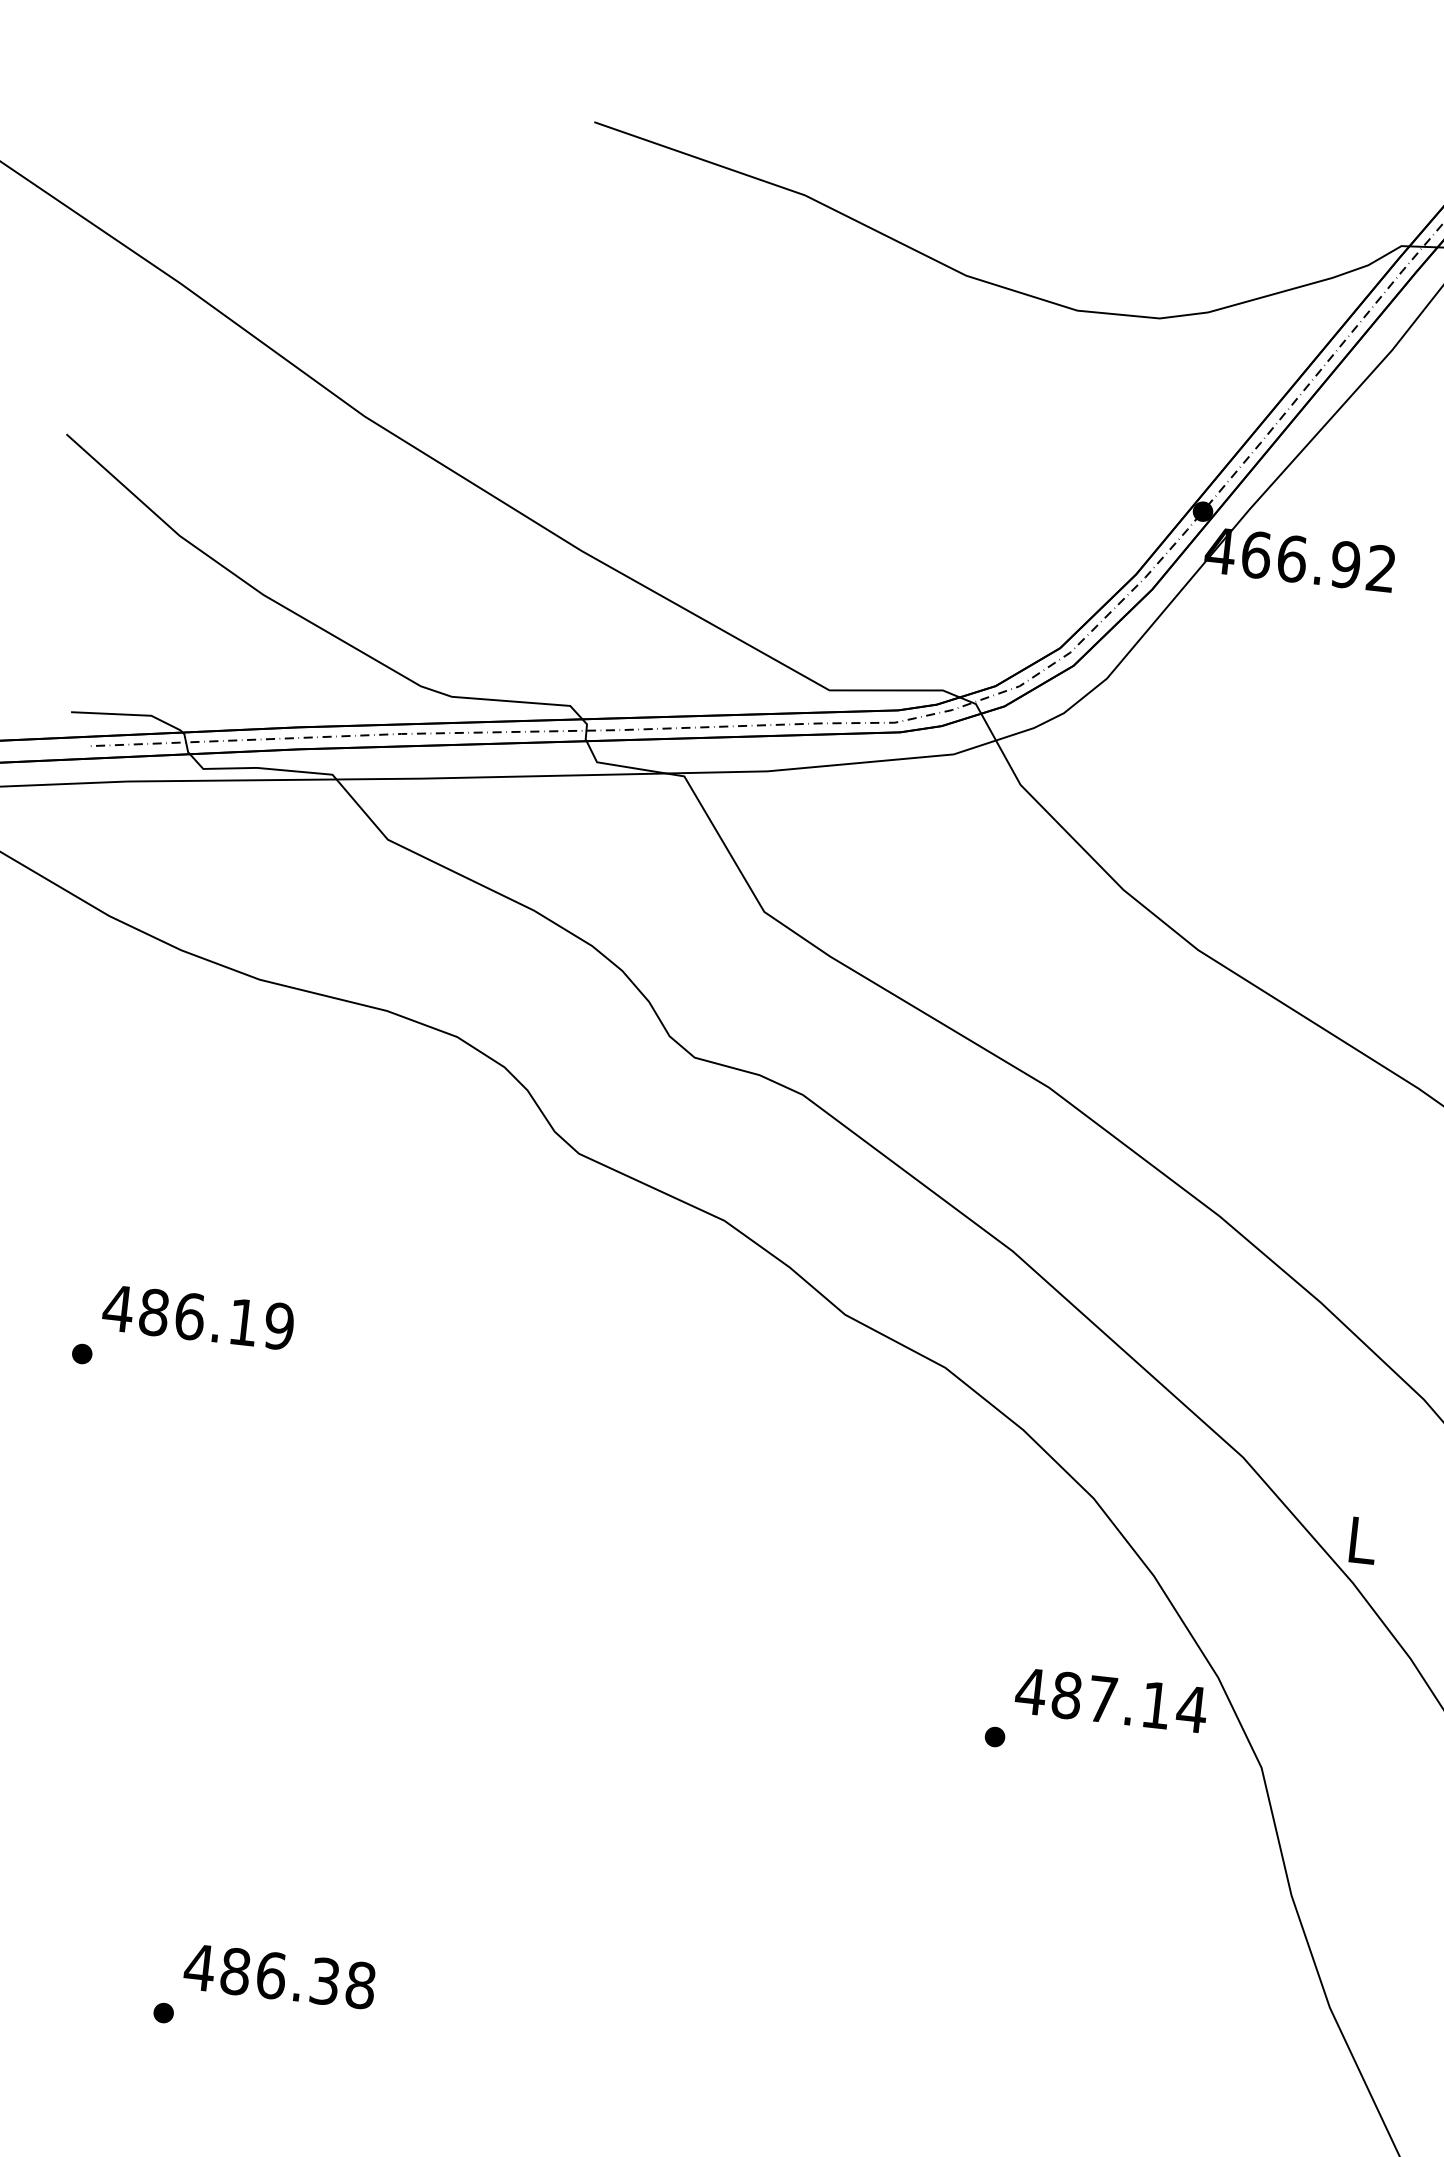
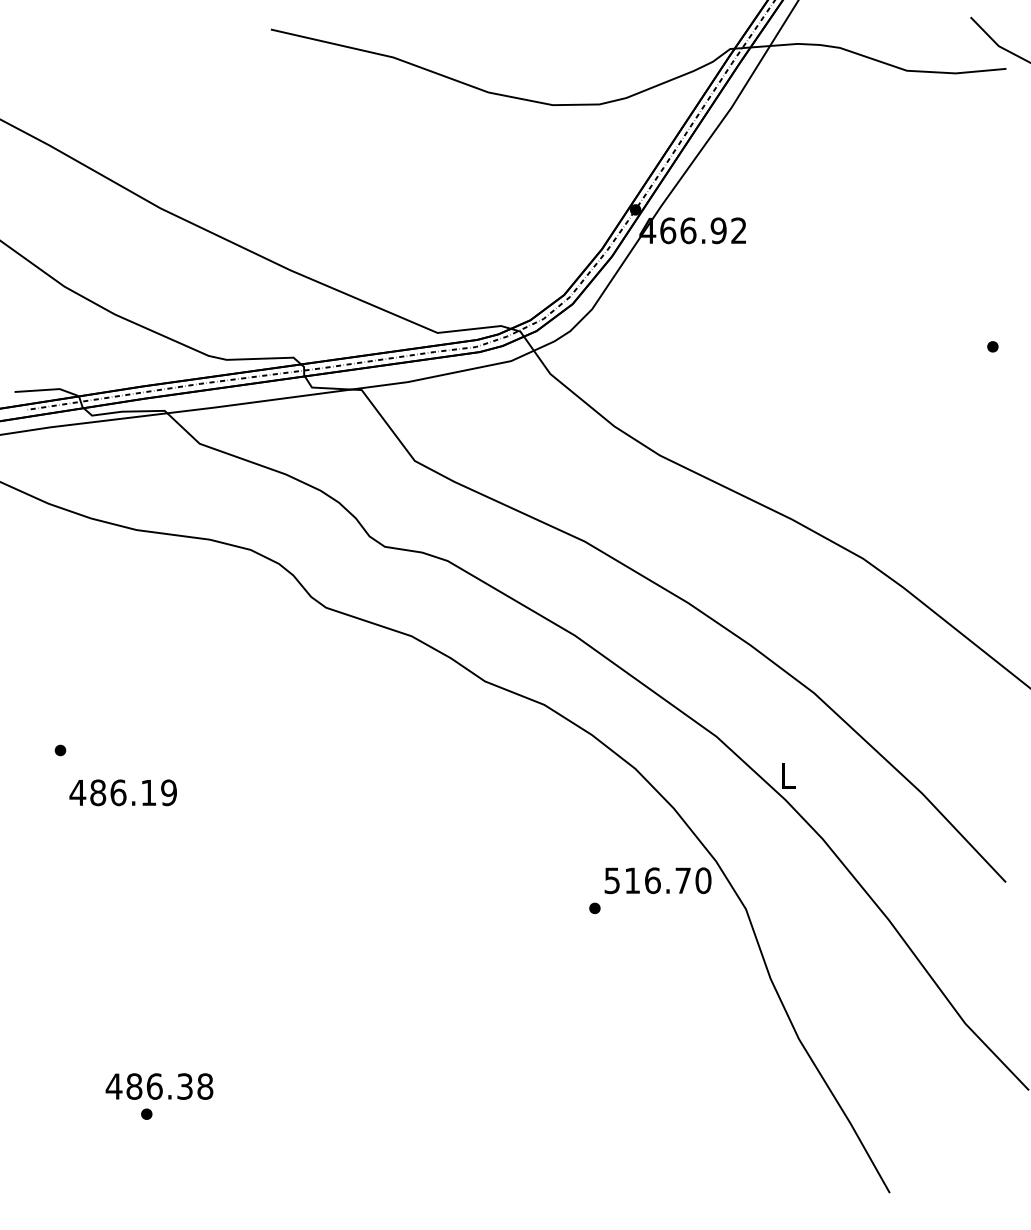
text: (197, 1316) -> (122, 792), moved
text: (1110, 1699) -> (657, 880), 487.14 -> 516.70
text: (279, 1976) -> (159, 1086), moved

